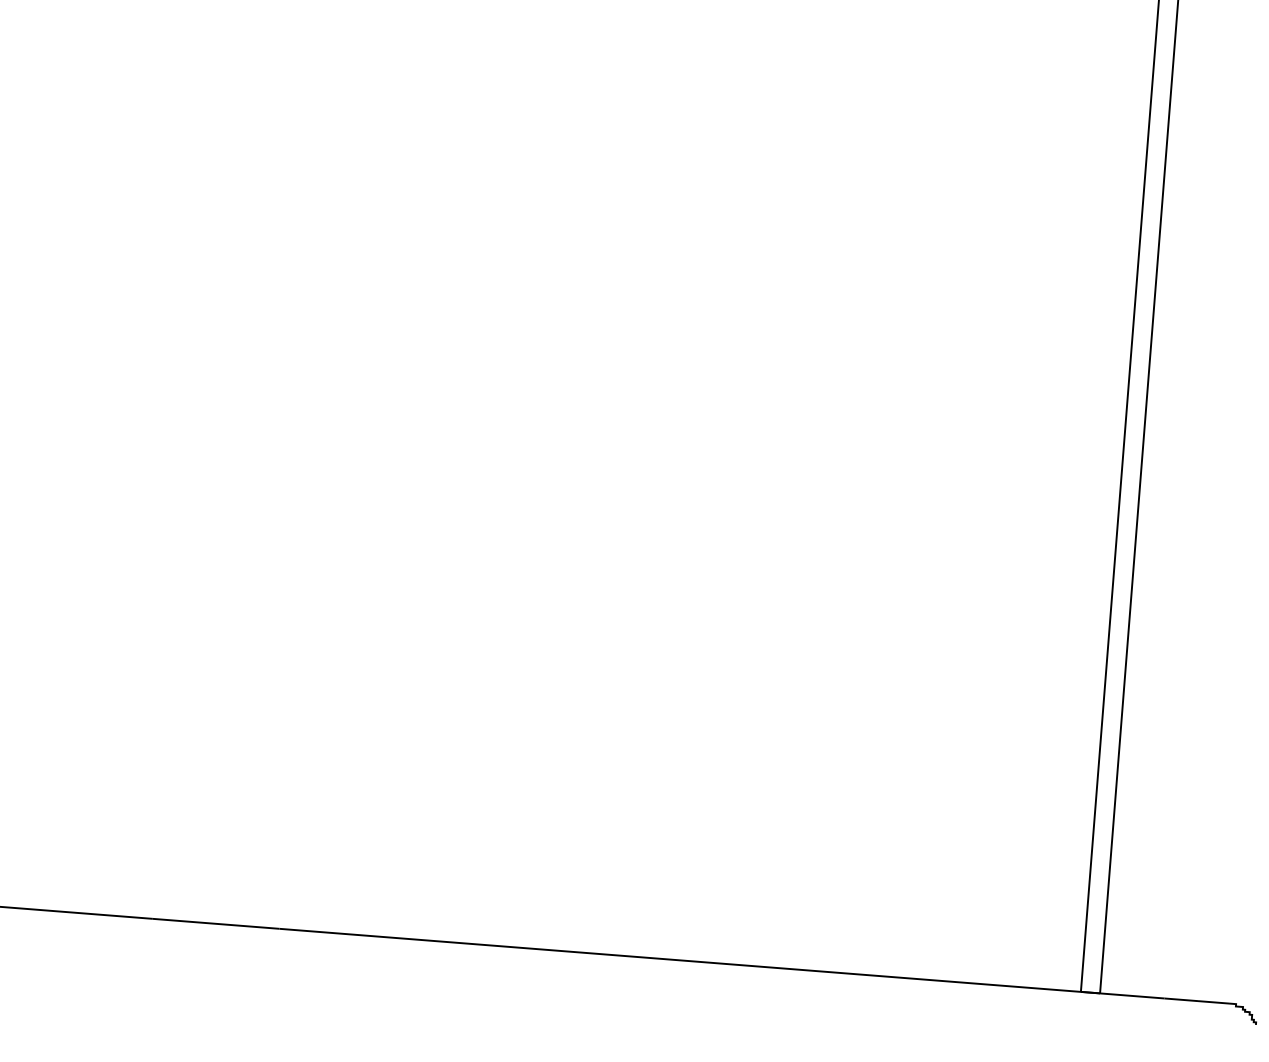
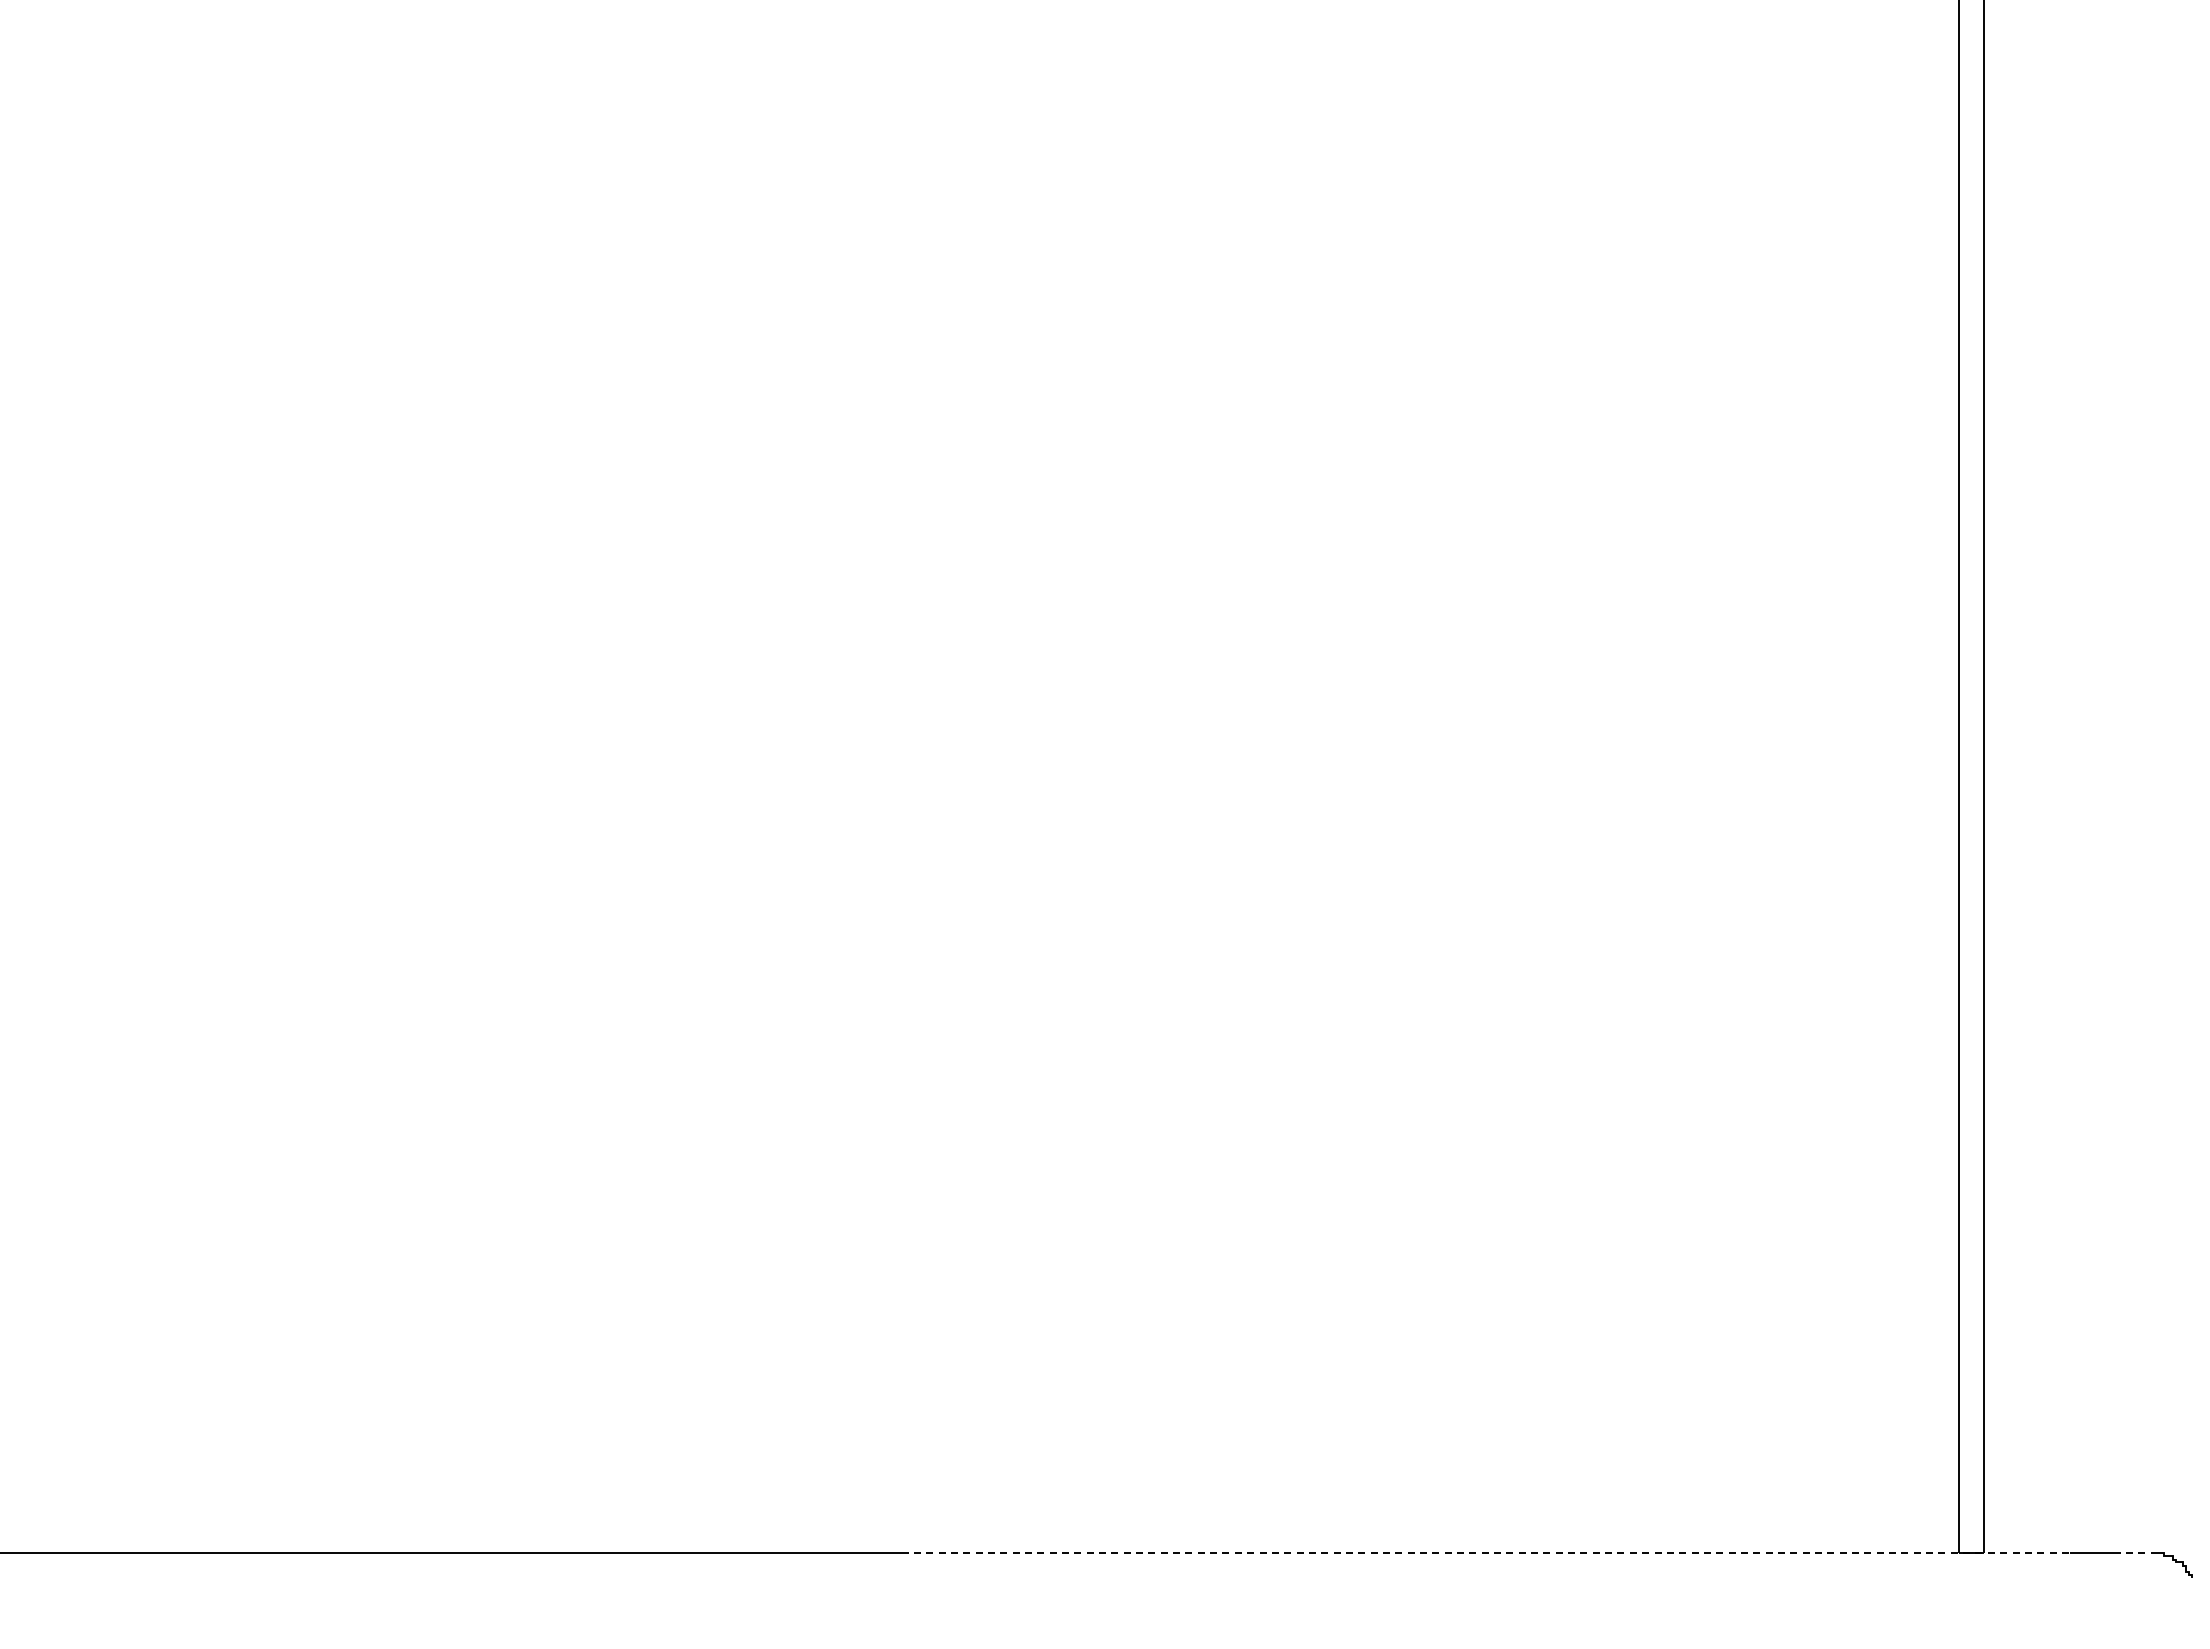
line: (722, 963) -> (1485, 1553), solid -> dashed
line: (1213, 1002) -> (2134, 1553), solid -> dashed

